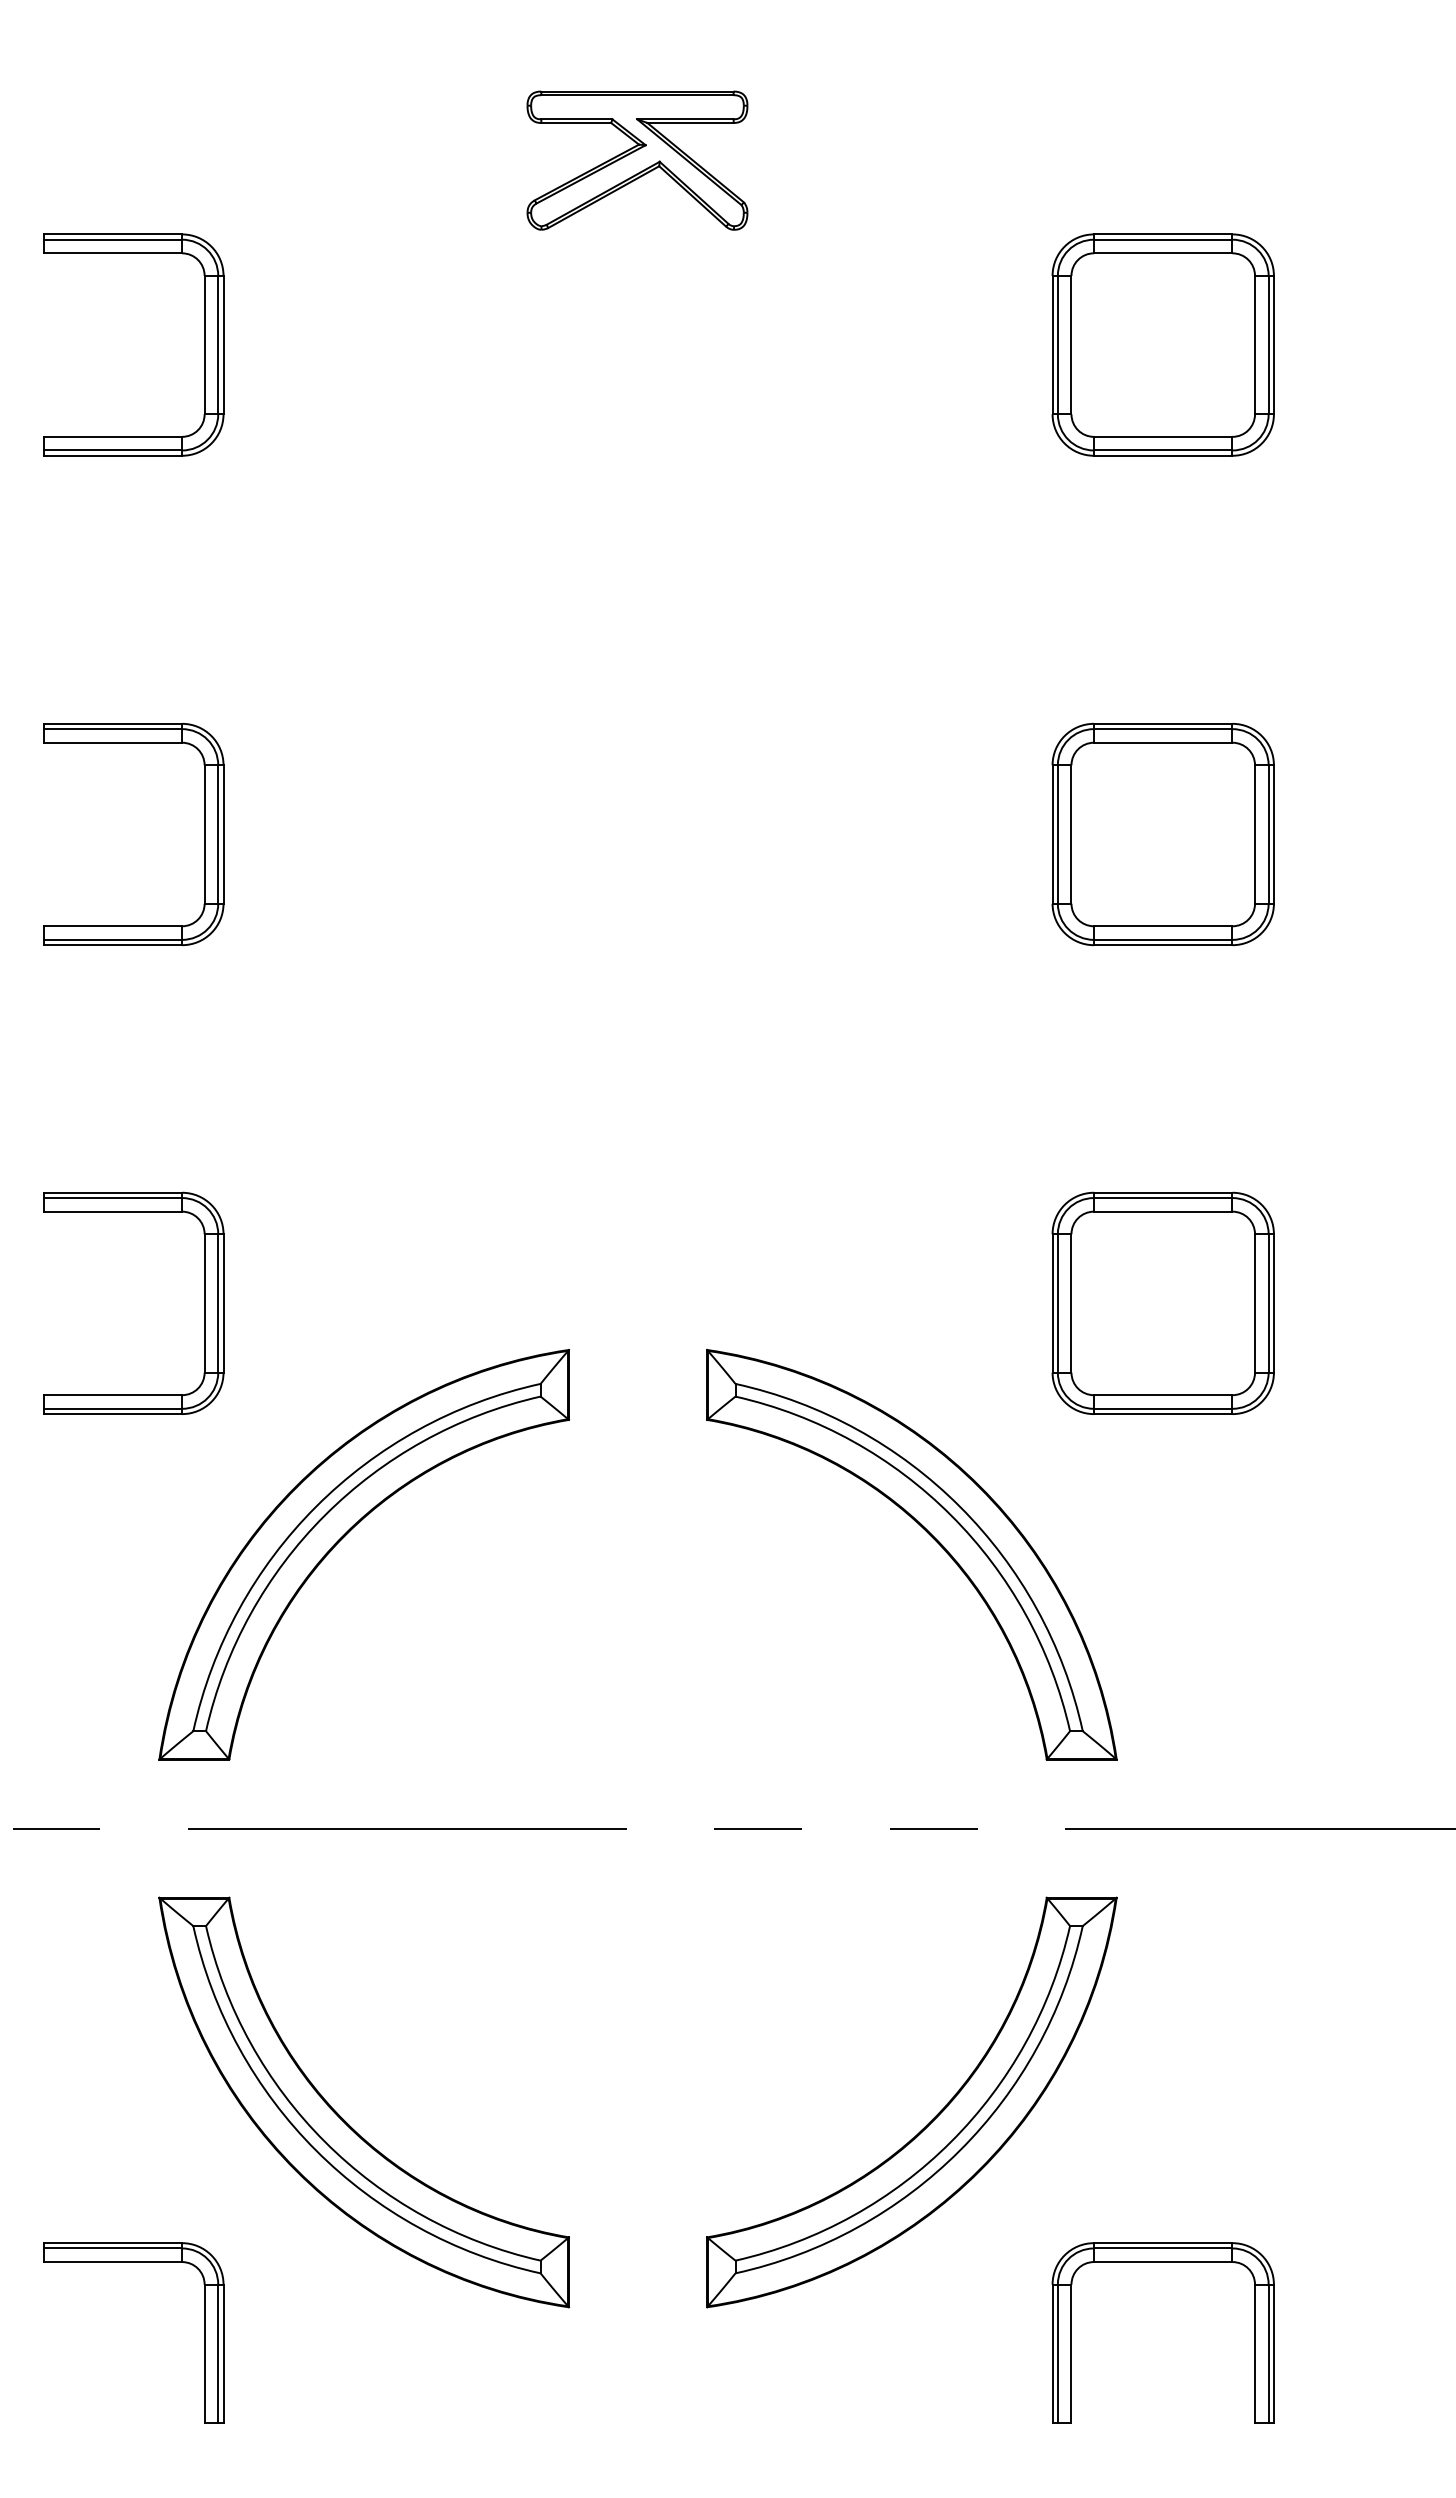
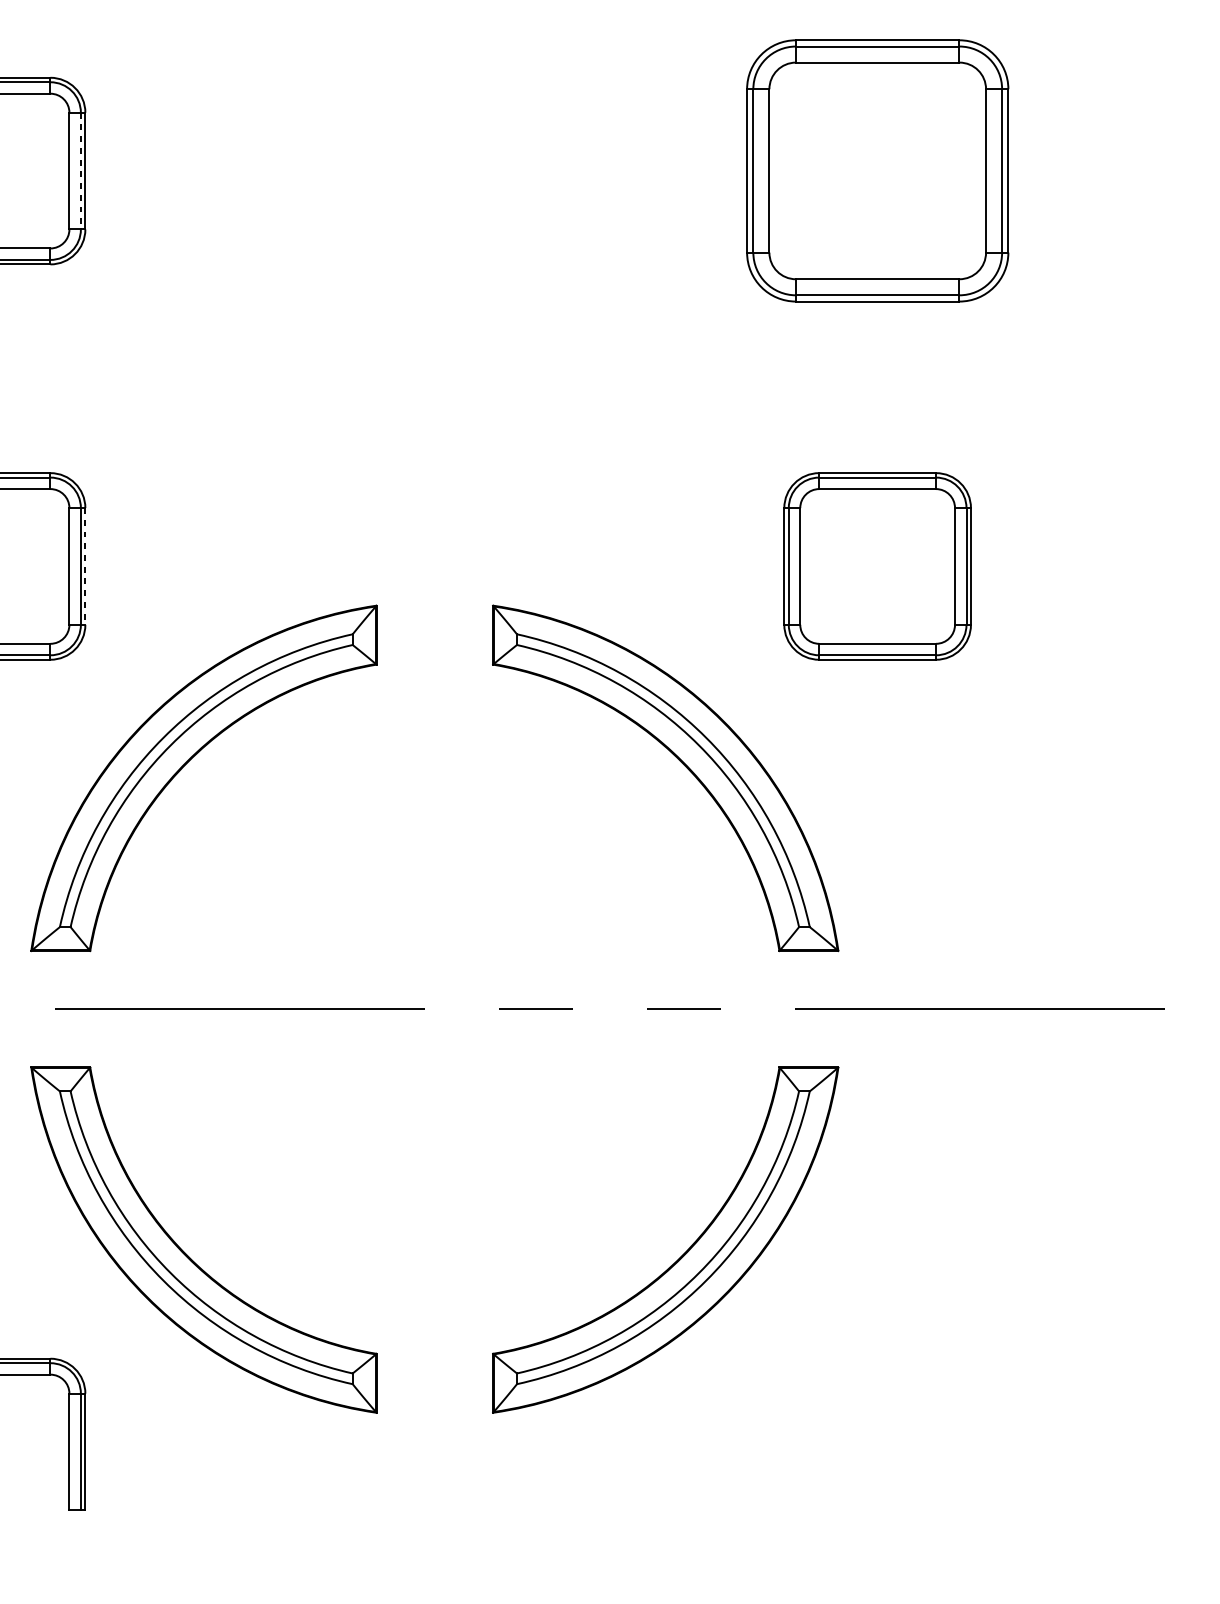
part: (1162, 834) -> (877, 171), size x1.4
line: (218, 835) -> (81, 171), solid -> dashed
line: (223, 1303) -> (85, 566), solid -> dashed
part: (1162, 2262) -> (877, 1375), removed

